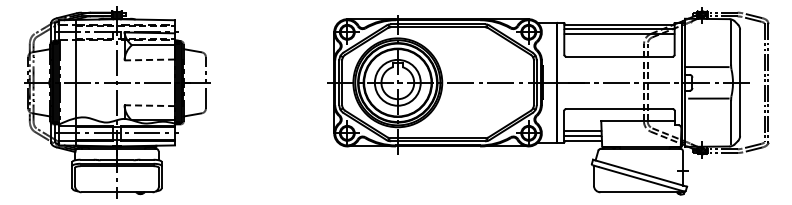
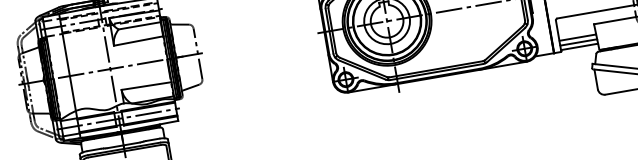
line: (149, 59) -> (138, 40), dashed -> solid
line: (149, 105) -> (146, 85), dashed -> solid

